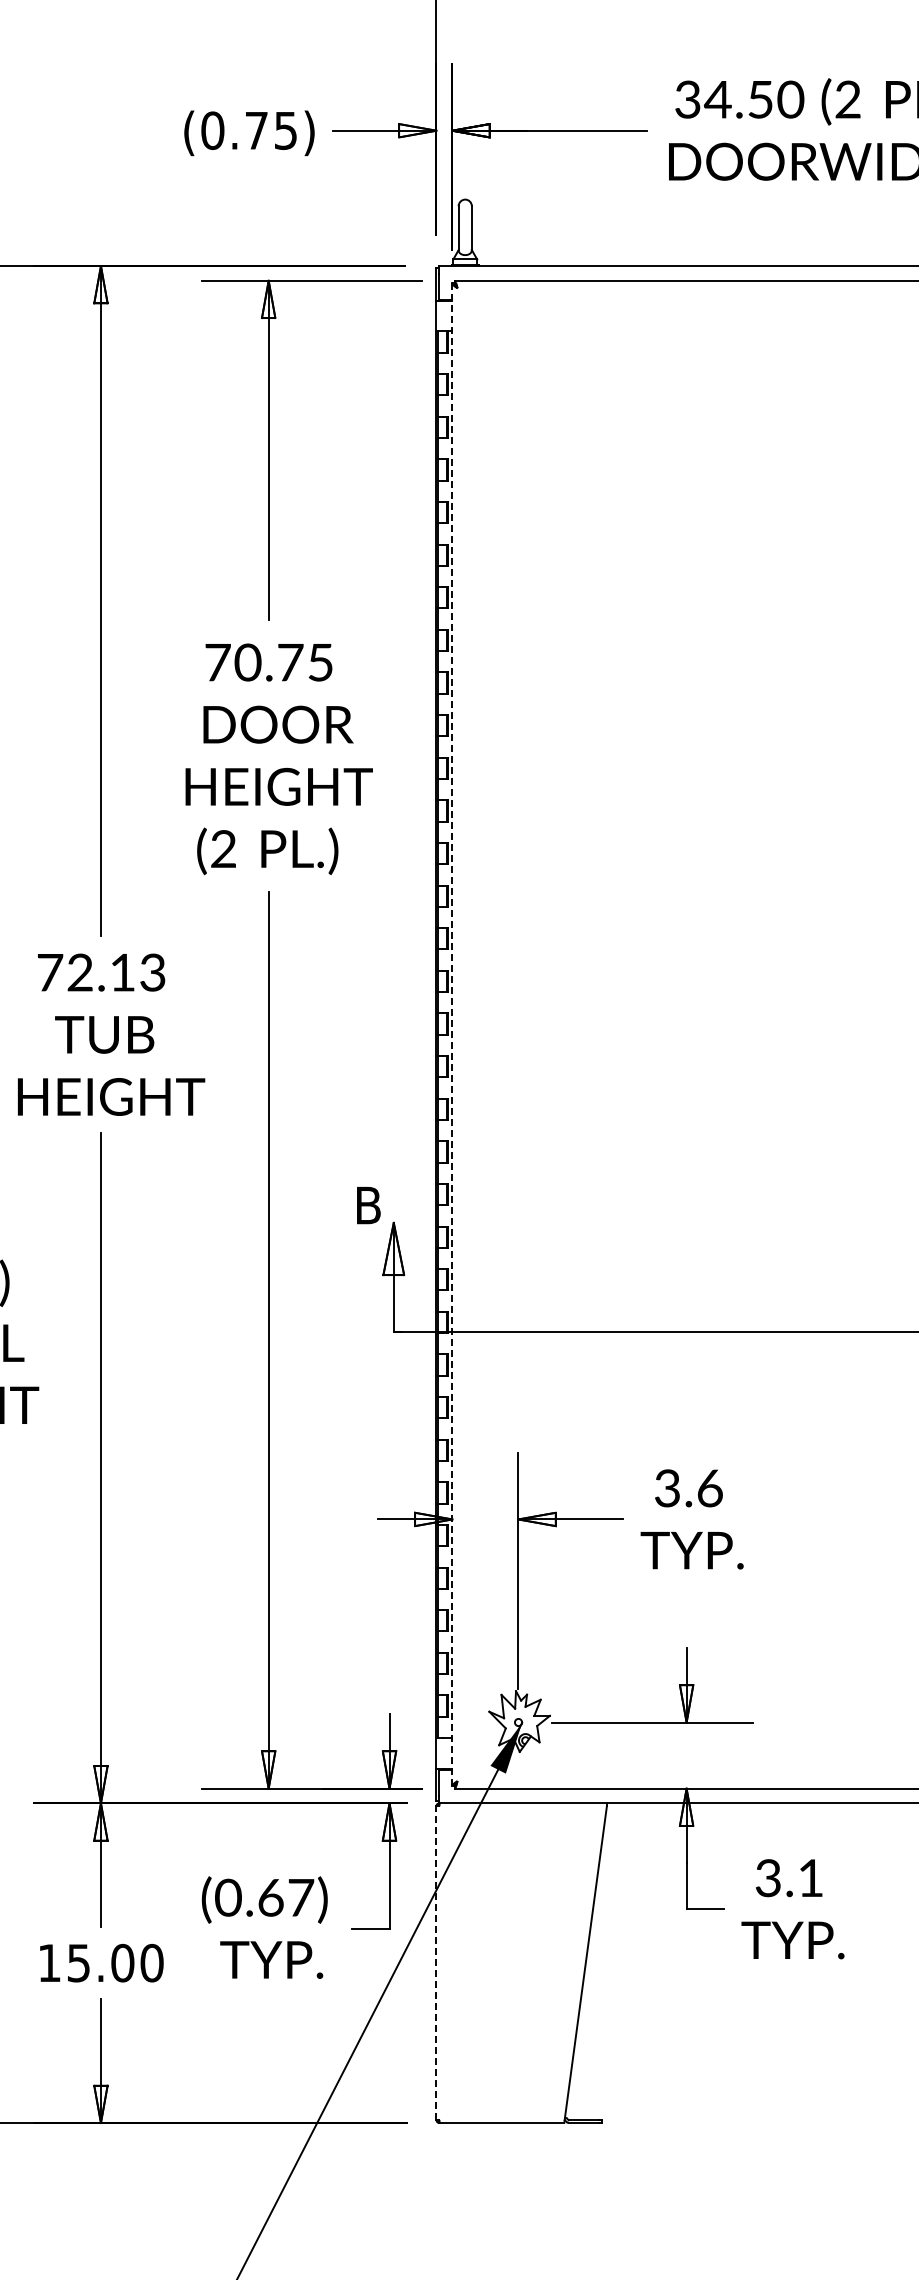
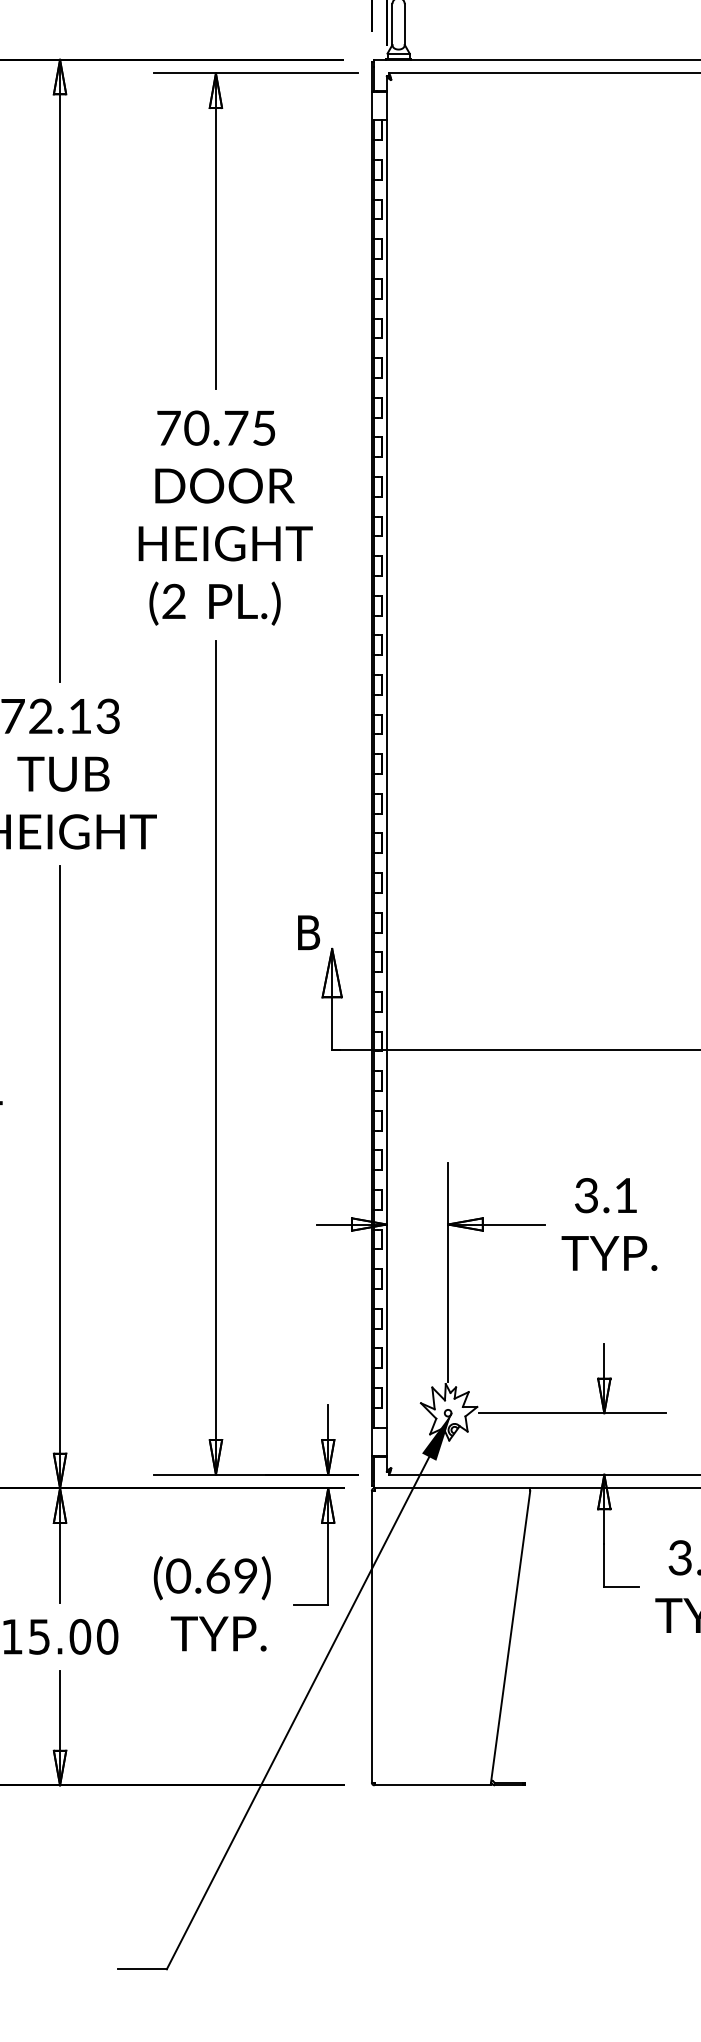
line: (452, 1034) -> (386, 773), dashed -> solid
text: (710, 1488) -> (626, 1195), 3.6 -> 3.1
text: (301, 1897) -> (246, 1575), (0.67) -> (0.69)
line: (436, 1963) -> (371, 1637), dashed -> solid

